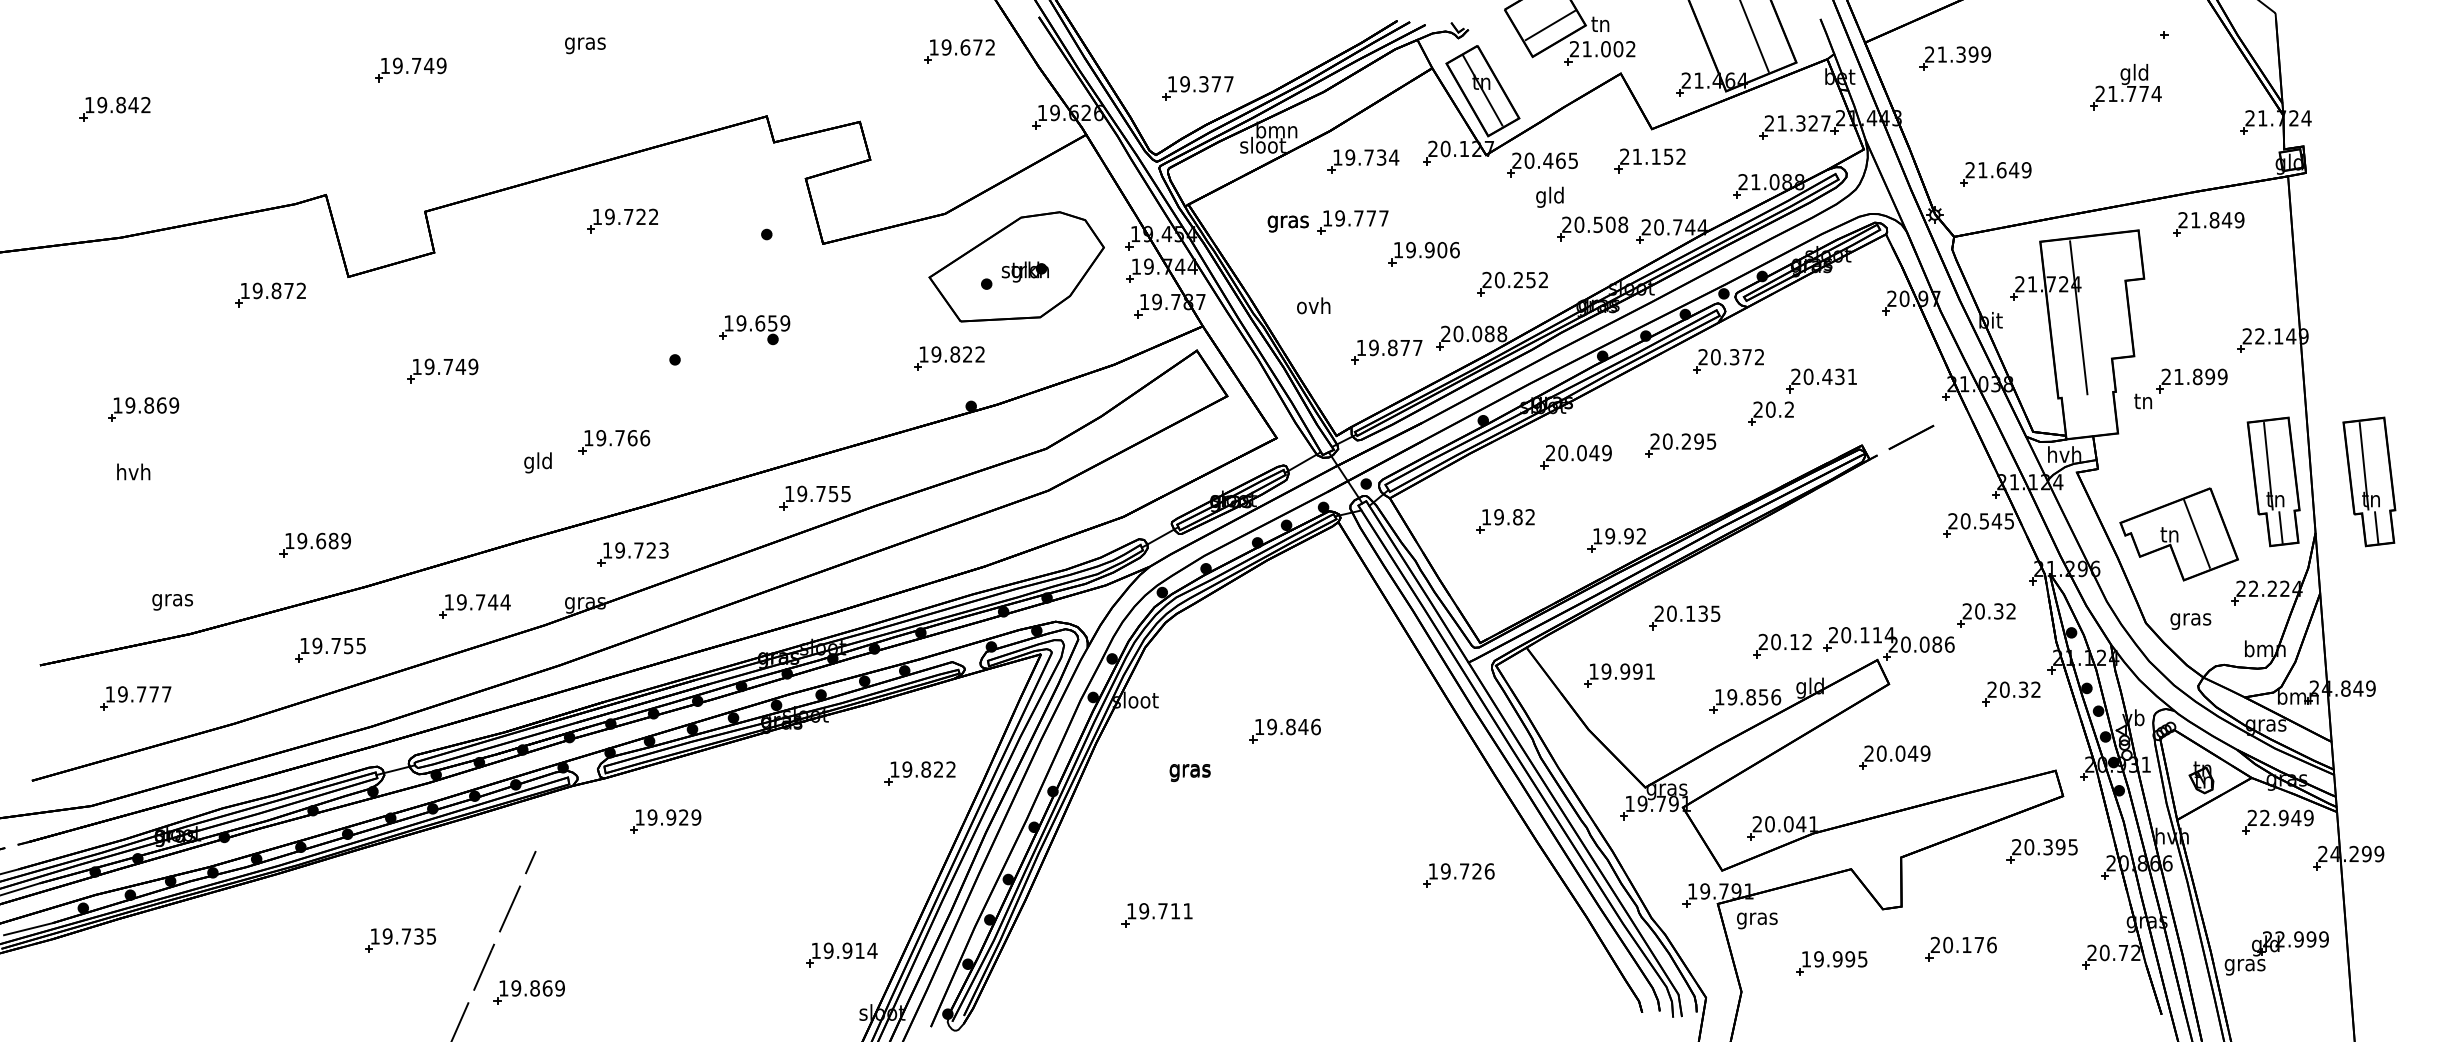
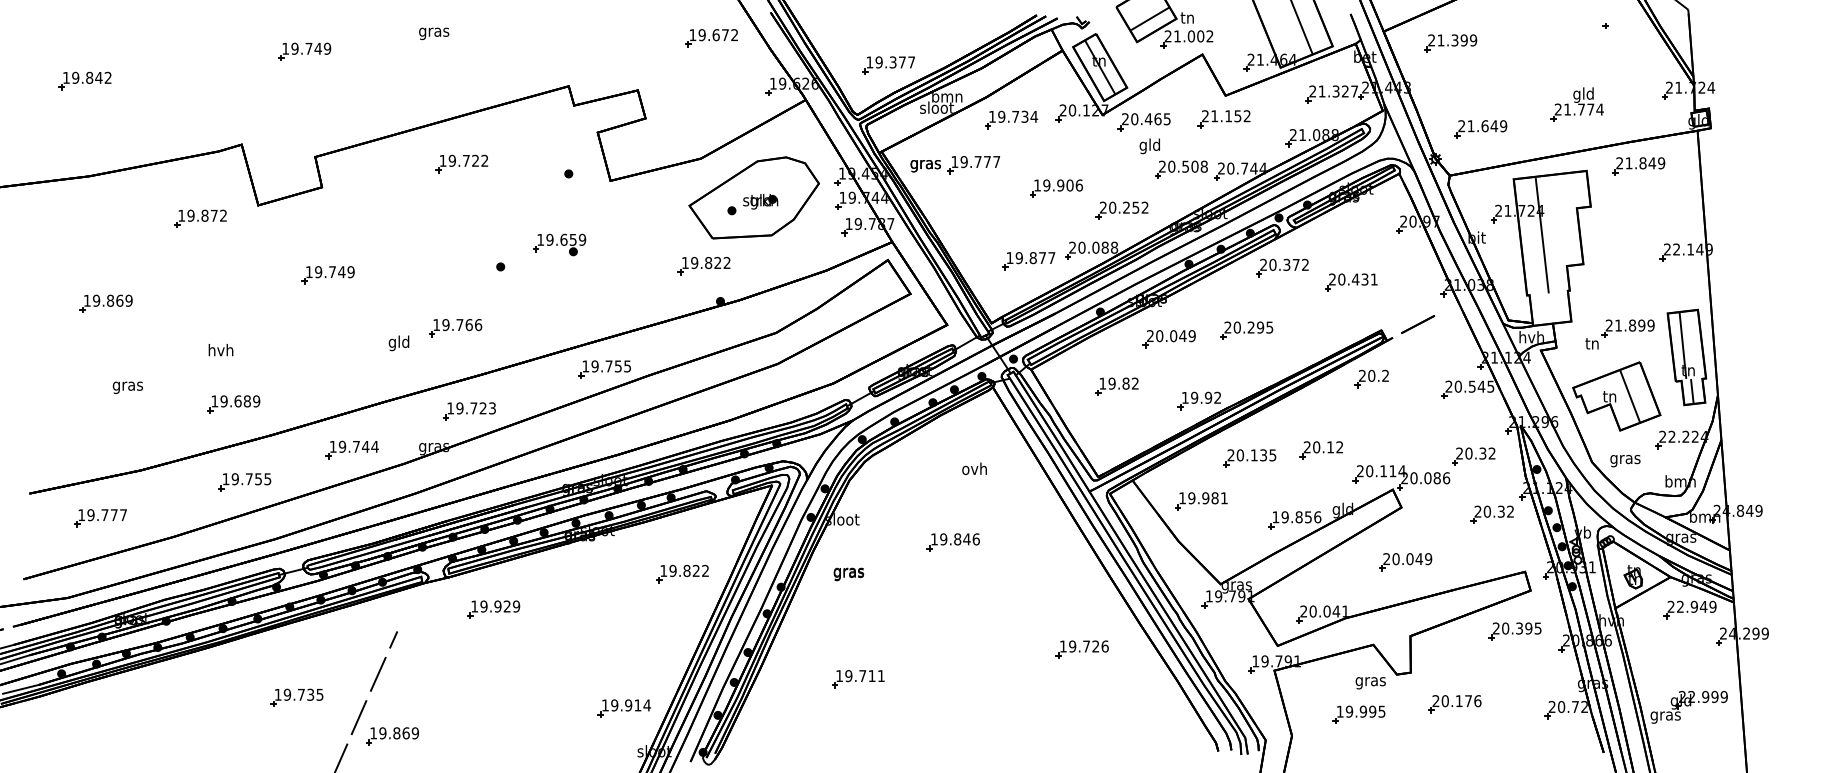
part: (2124, 87) -> (1576, 104), moved
part: (1328, 223) -> (955, 165), moved
text: (1313, 305) -> (974, 468), moved
part: (2180, 388) -> (1619, 334), moved
part: (1770, 413) -> (1371, 378), moved
text: (132, 472) -> (220, 350), moved
part: (2368, 481) -> (1757, 357), removed
text: (172, 601) -> (127, 387), moved
part: (1781, 646) -> (1320, 450), moved
text: (1637, 671) -> (1214, 498), 19.991 -> 19.981
text: (1189, 773) -> (848, 574), moved
text: (1756, 921) -> (1370, 683), moved

